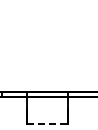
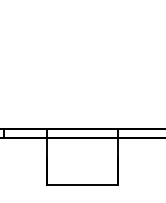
line: (47, 124) -> (82, 185), dashed -> solid

